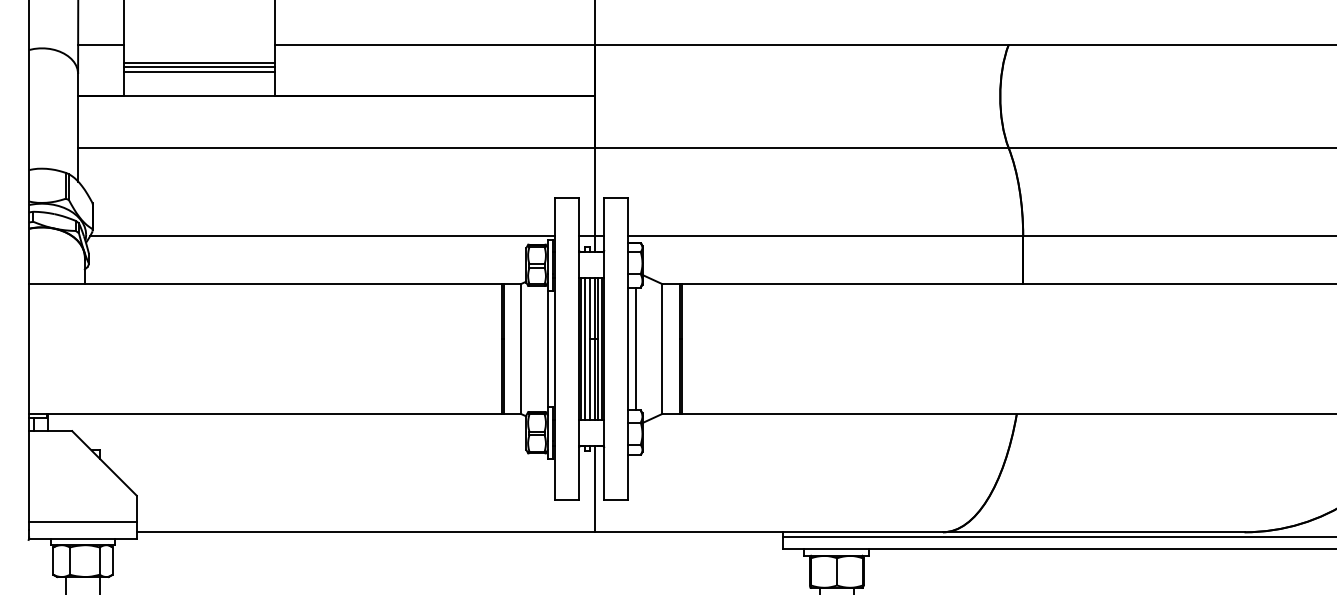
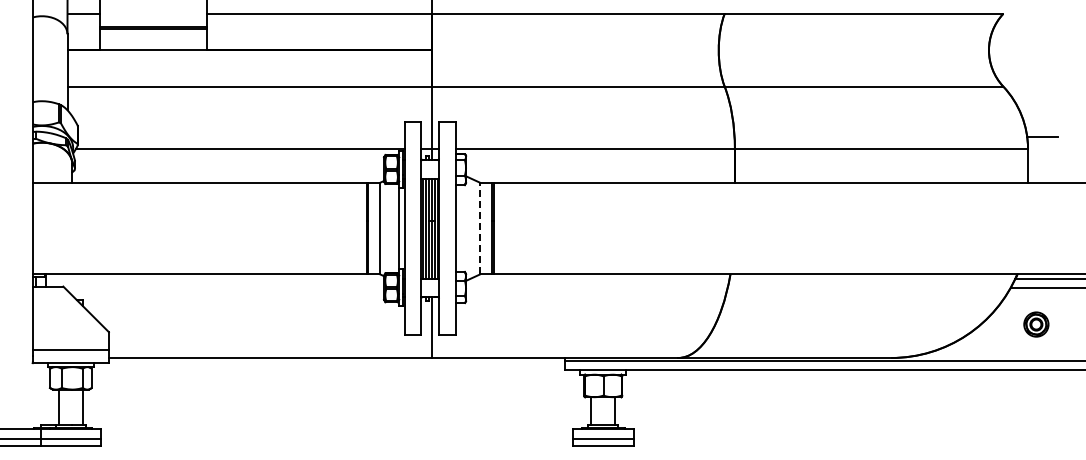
line: (199, 71) -> (153, 32), removed
line: (636, 348) -> (461, 228), removed
line: (662, 348) -> (480, 228), solid -> dashed

